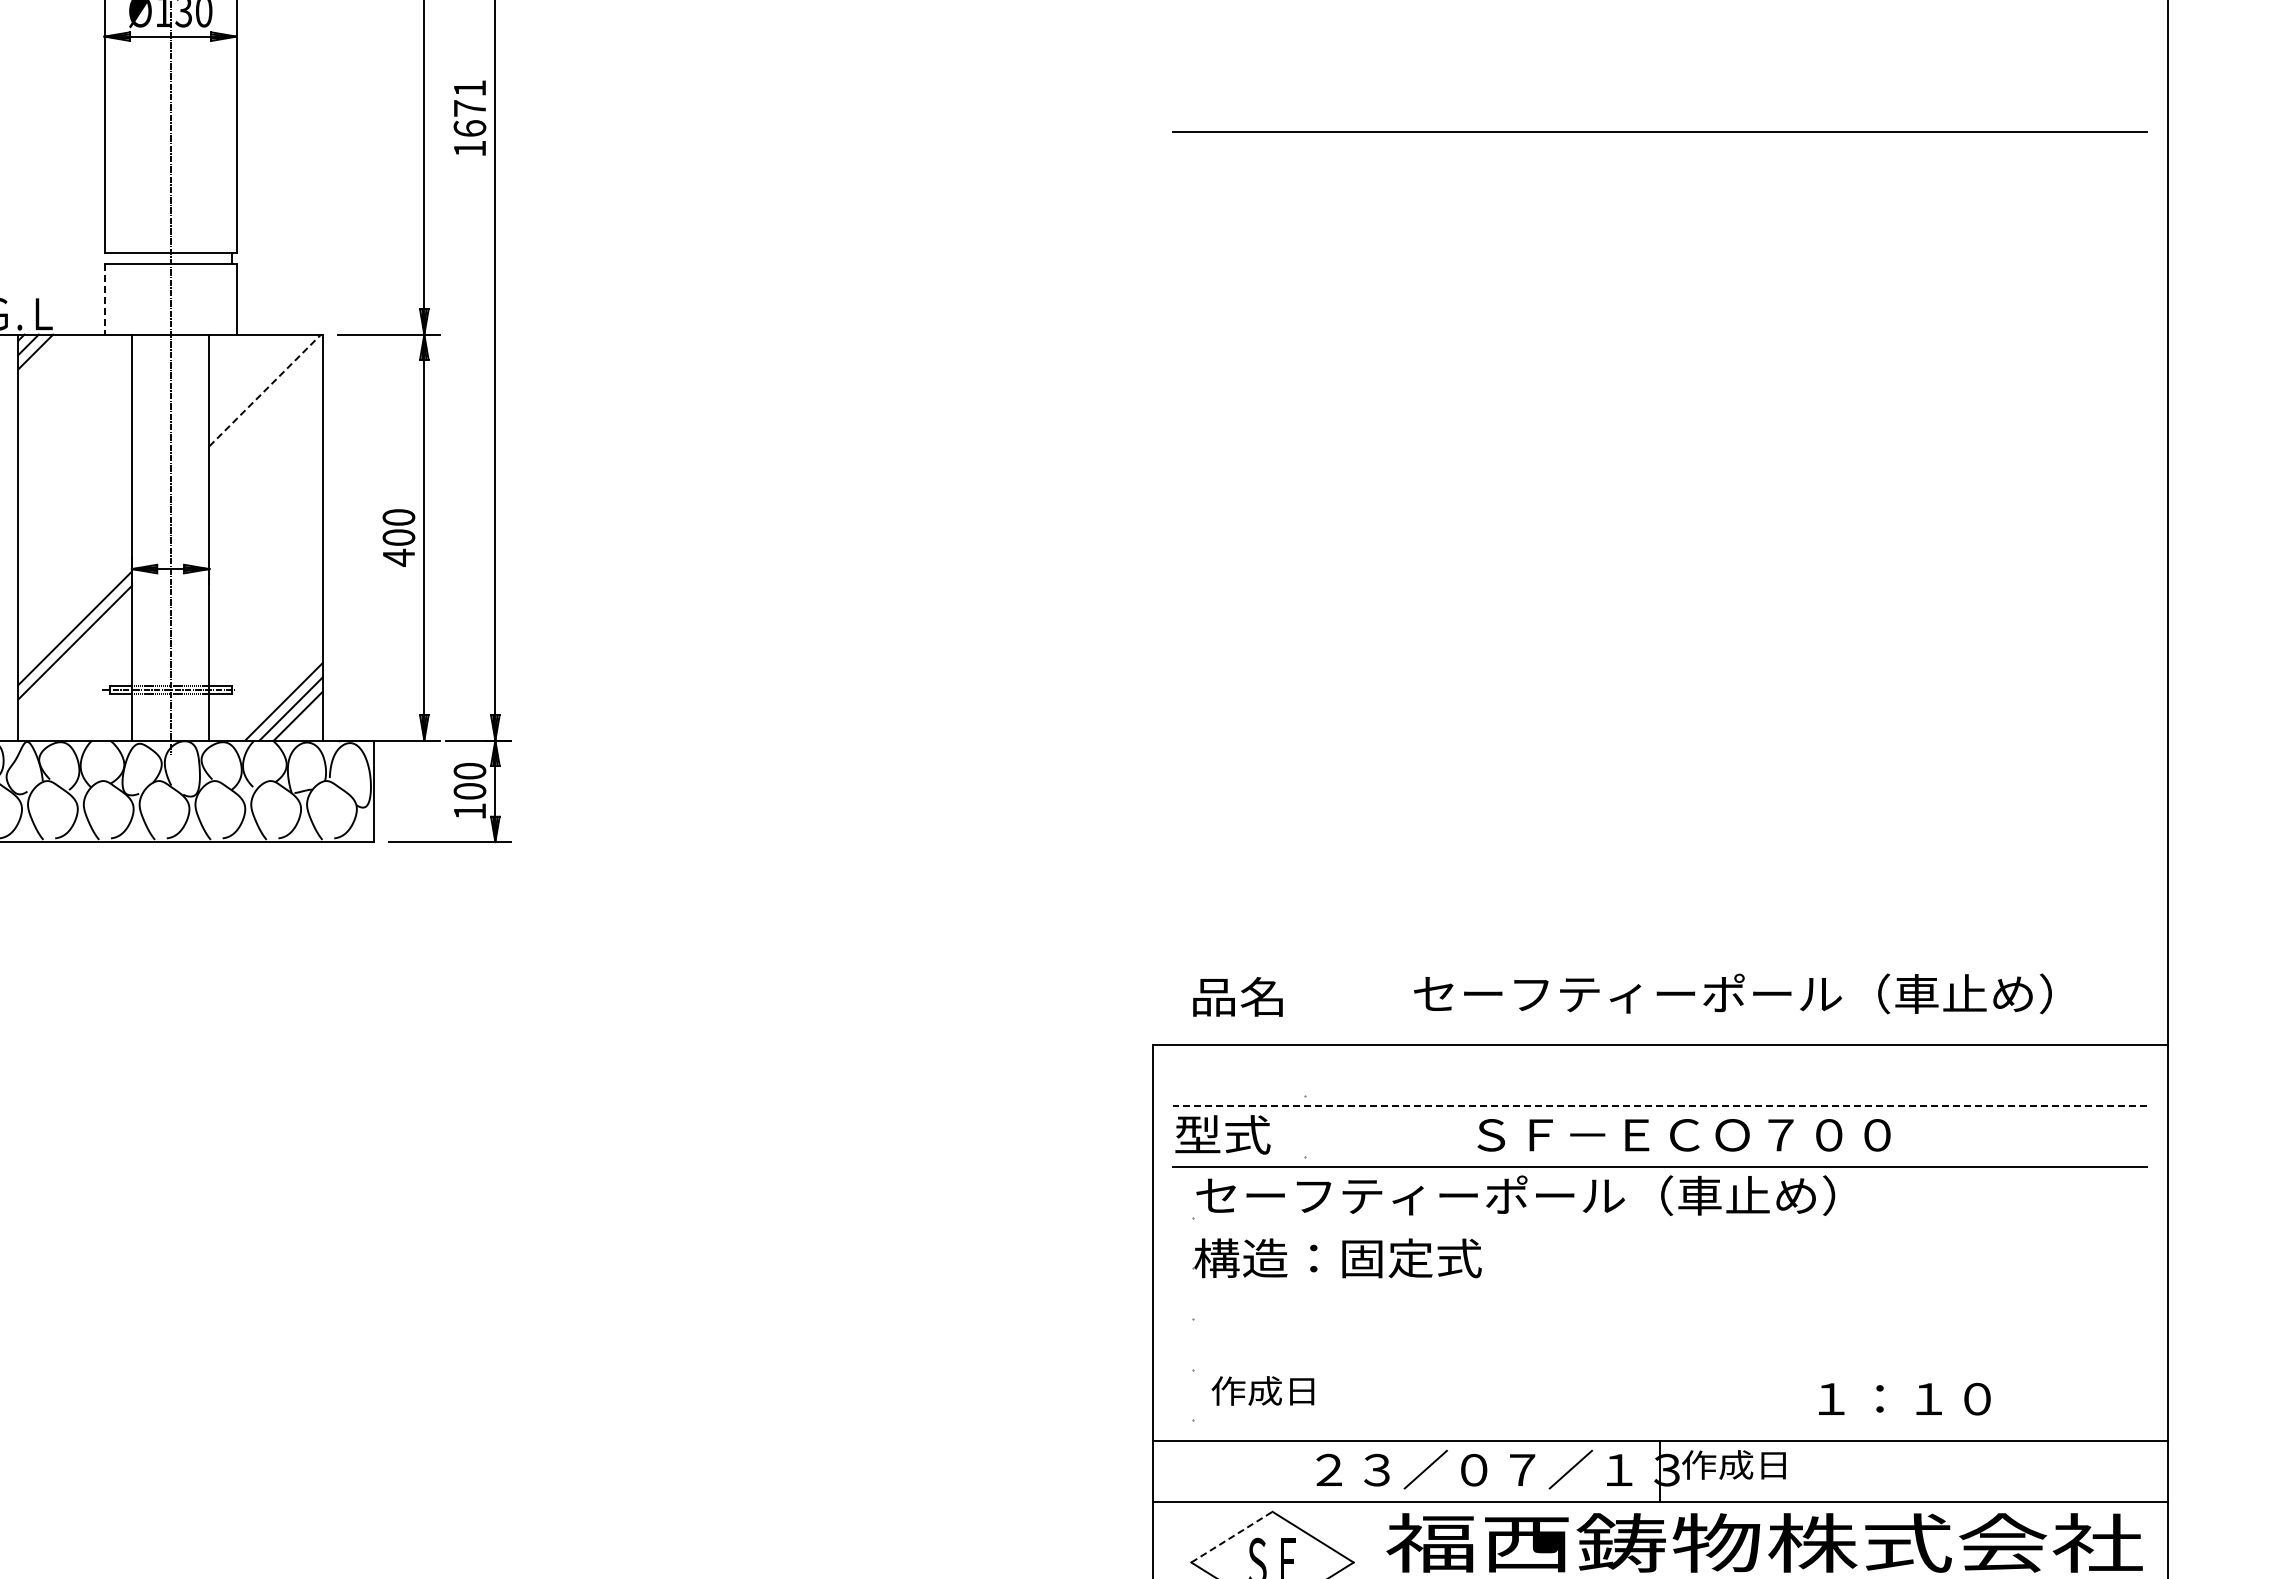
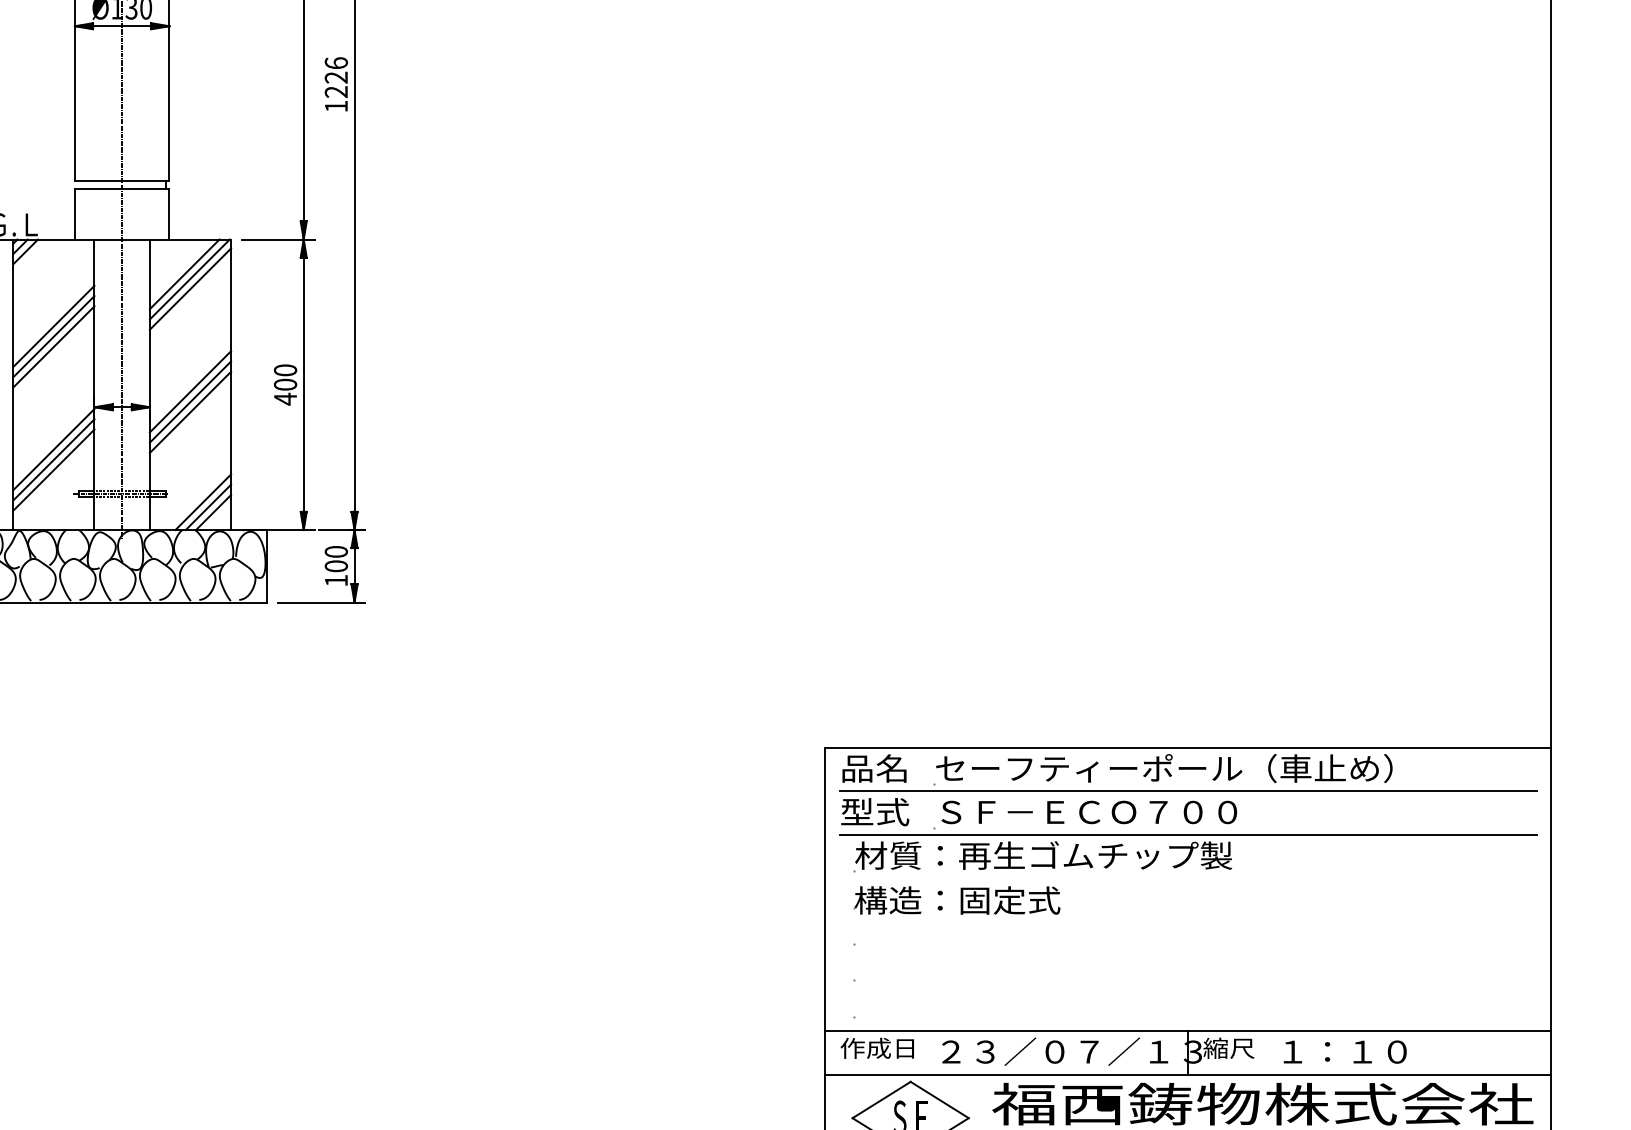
text: (469, 107) -> (336, 76), 1671 -> 1226
line: (1659, 131) -> (1187, 94), removed
line: (104, 299) -> (74, 214), dashed -> solid
line: (257, 383) -> (184, 274), added
line: (265, 390) -> (190, 279), dashed -> solid
line: (265, 403) -> (190, 288), added
line: (74, 455) -> (53, 325), added
line: (74, 470) -> (53, 336), added
line: (74, 484) -> (53, 346), added
line: (265, 547) -> (190, 391), added
line: (265, 561) -> (190, 401), added
line: (265, 575) -> (190, 411), added
line: (74, 656) -> (53, 469), added
text: (1732, 993) -> (1163, 768), moved
text: (1237, 996) -> (874, 768), moved
line: (1659, 1105) -> (1187, 791), dashed -> solid
text: (1683, 1135) -> (1088, 812), moved
text: (1514, 1195) -> (1083, 855), セーフティーポール（車止め） -> 材質：再生ゴムチップ製
text: (1262, 1390) -> (877, 1048), moved
text: (1904, 1398) -> (1345, 1051), moved
text: (1733, 1464) -> (1240, 1048), 作成日 -> 縮尺
line: (1231, 1537) -> (881, 1100), dashed -> solid

